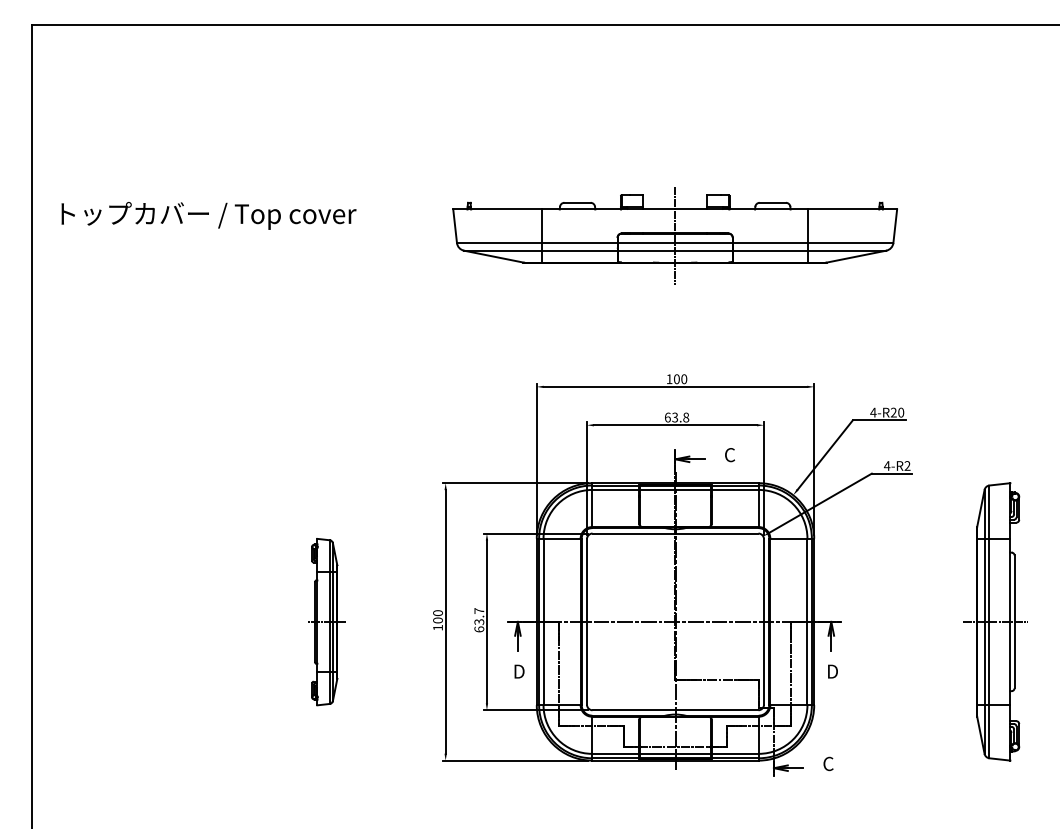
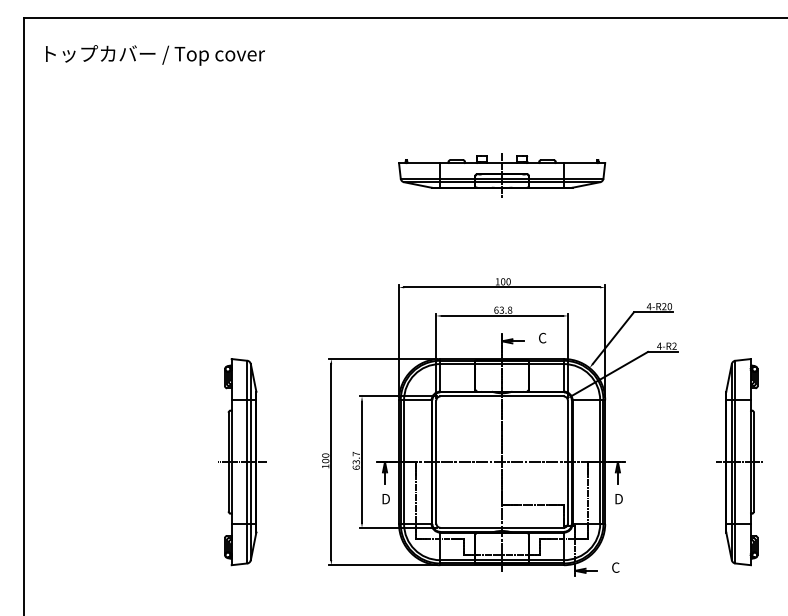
text: (209, 216) -> (155, 55), moved
part: (676, 236) -> (502, 175), size x0.62
part: (326, 622) -> (242, 462), size x1.67

